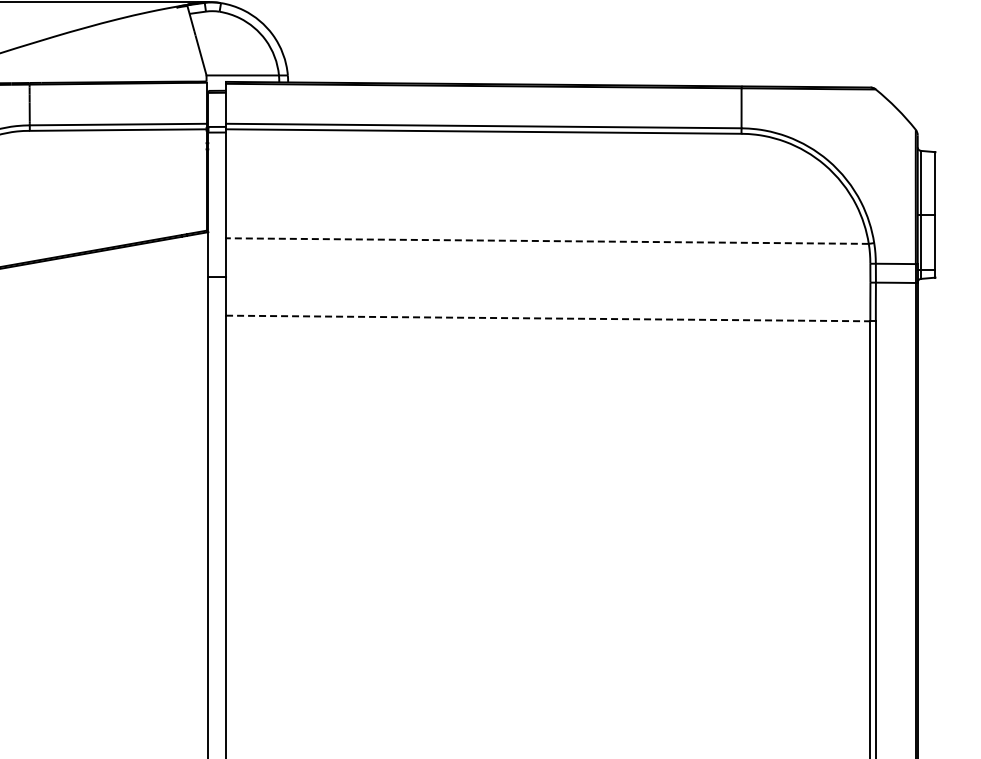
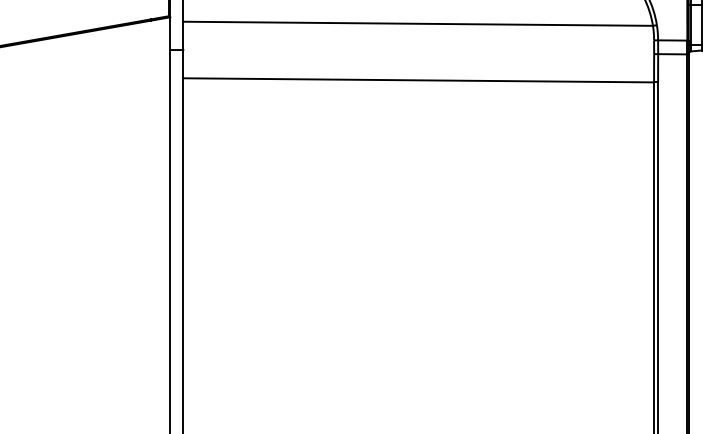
line: (546, 241) -> (417, 24), dashed -> solid
line: (548, 318) -> (418, 80), dashed -> solid

